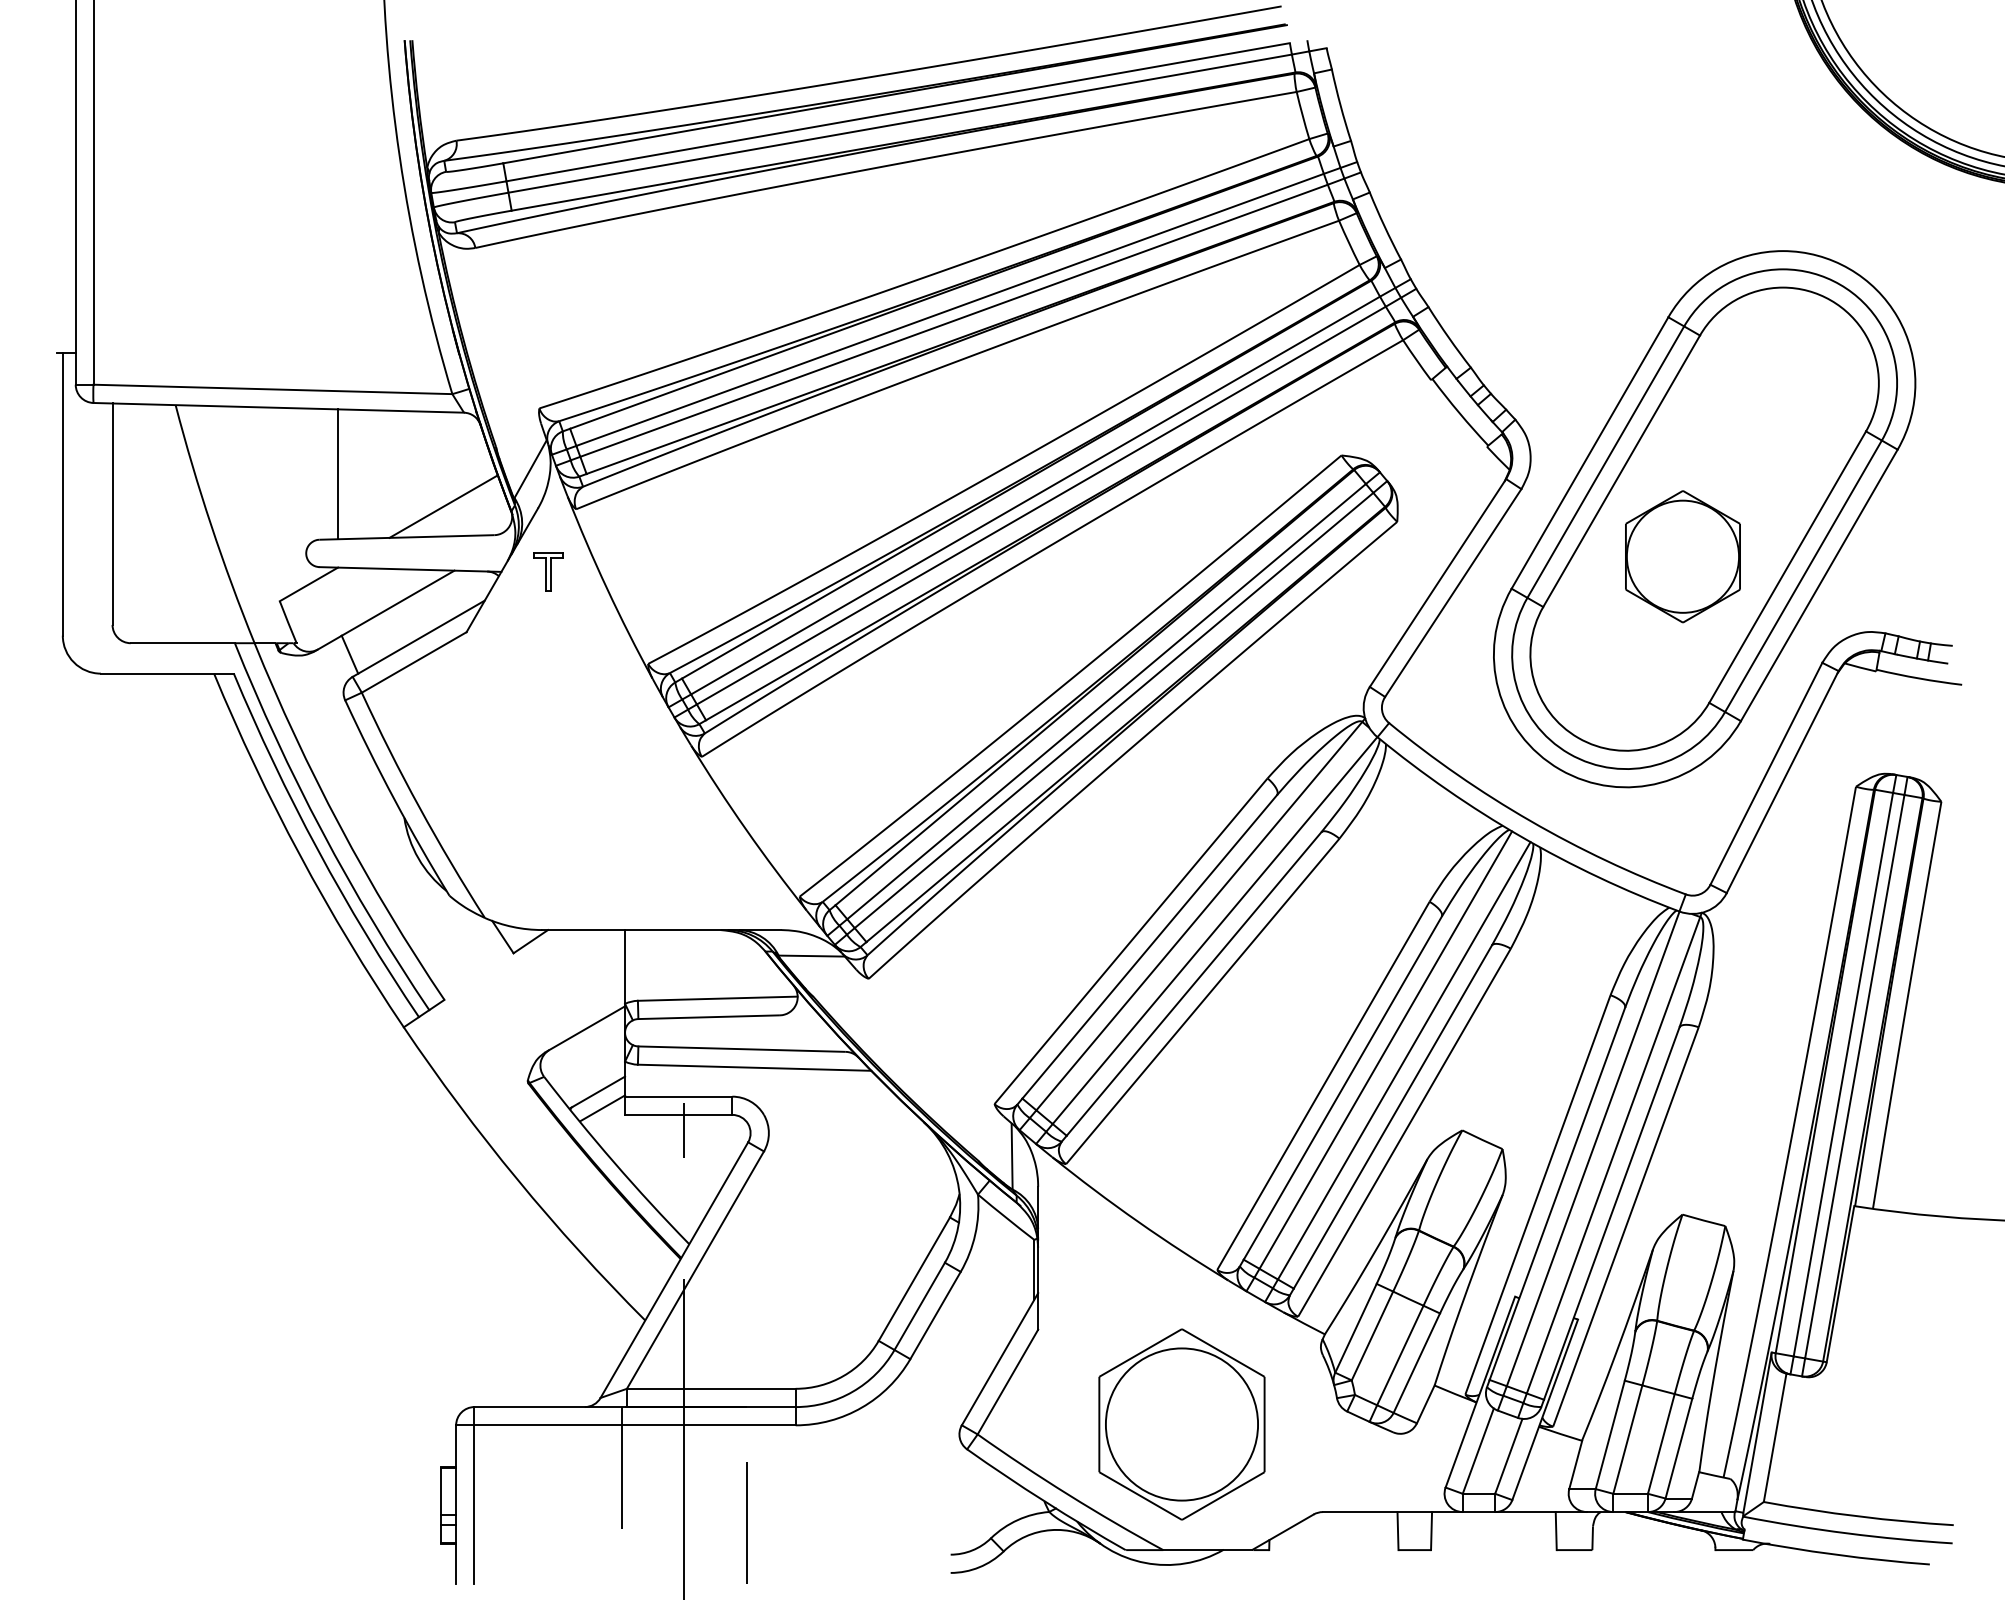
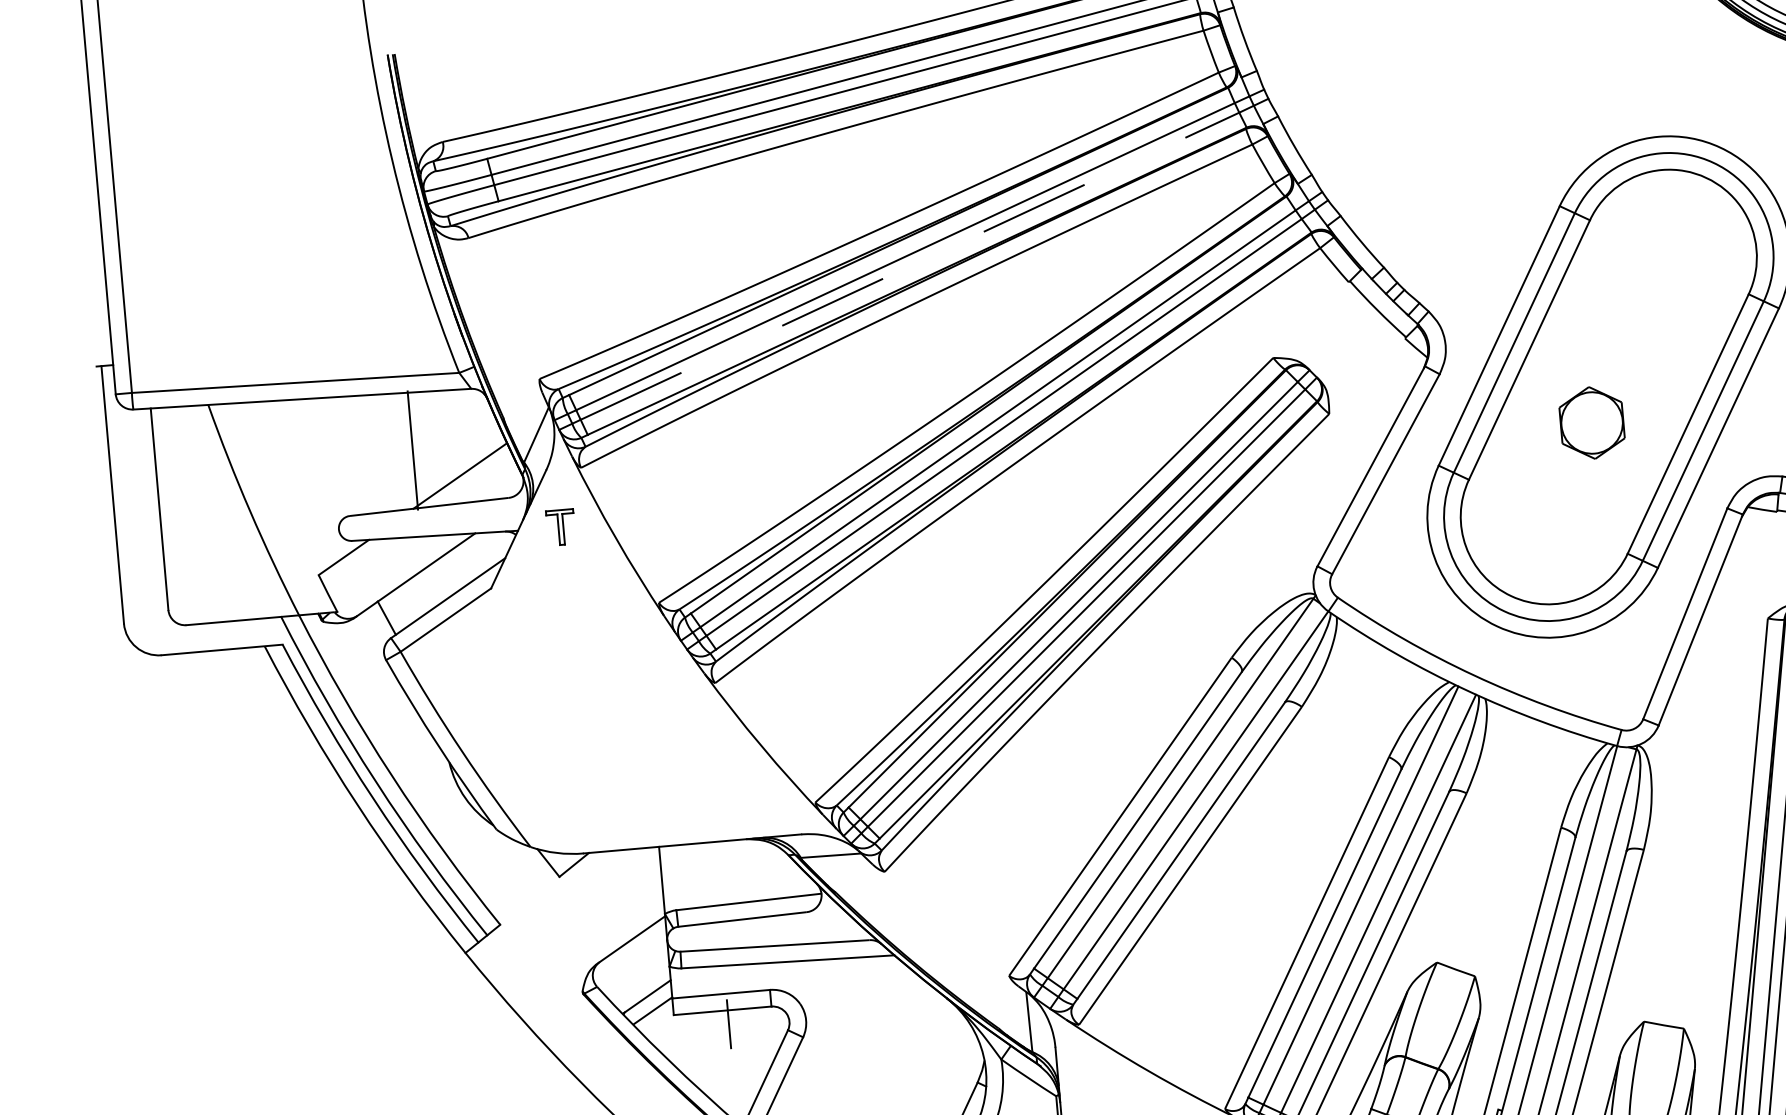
line: (954, 320) -> (910, 265), solid -> dashed
line: (338, 474) -> (412, 450), moved
part: (1682, 556) -> (1591, 422), size x0.6

